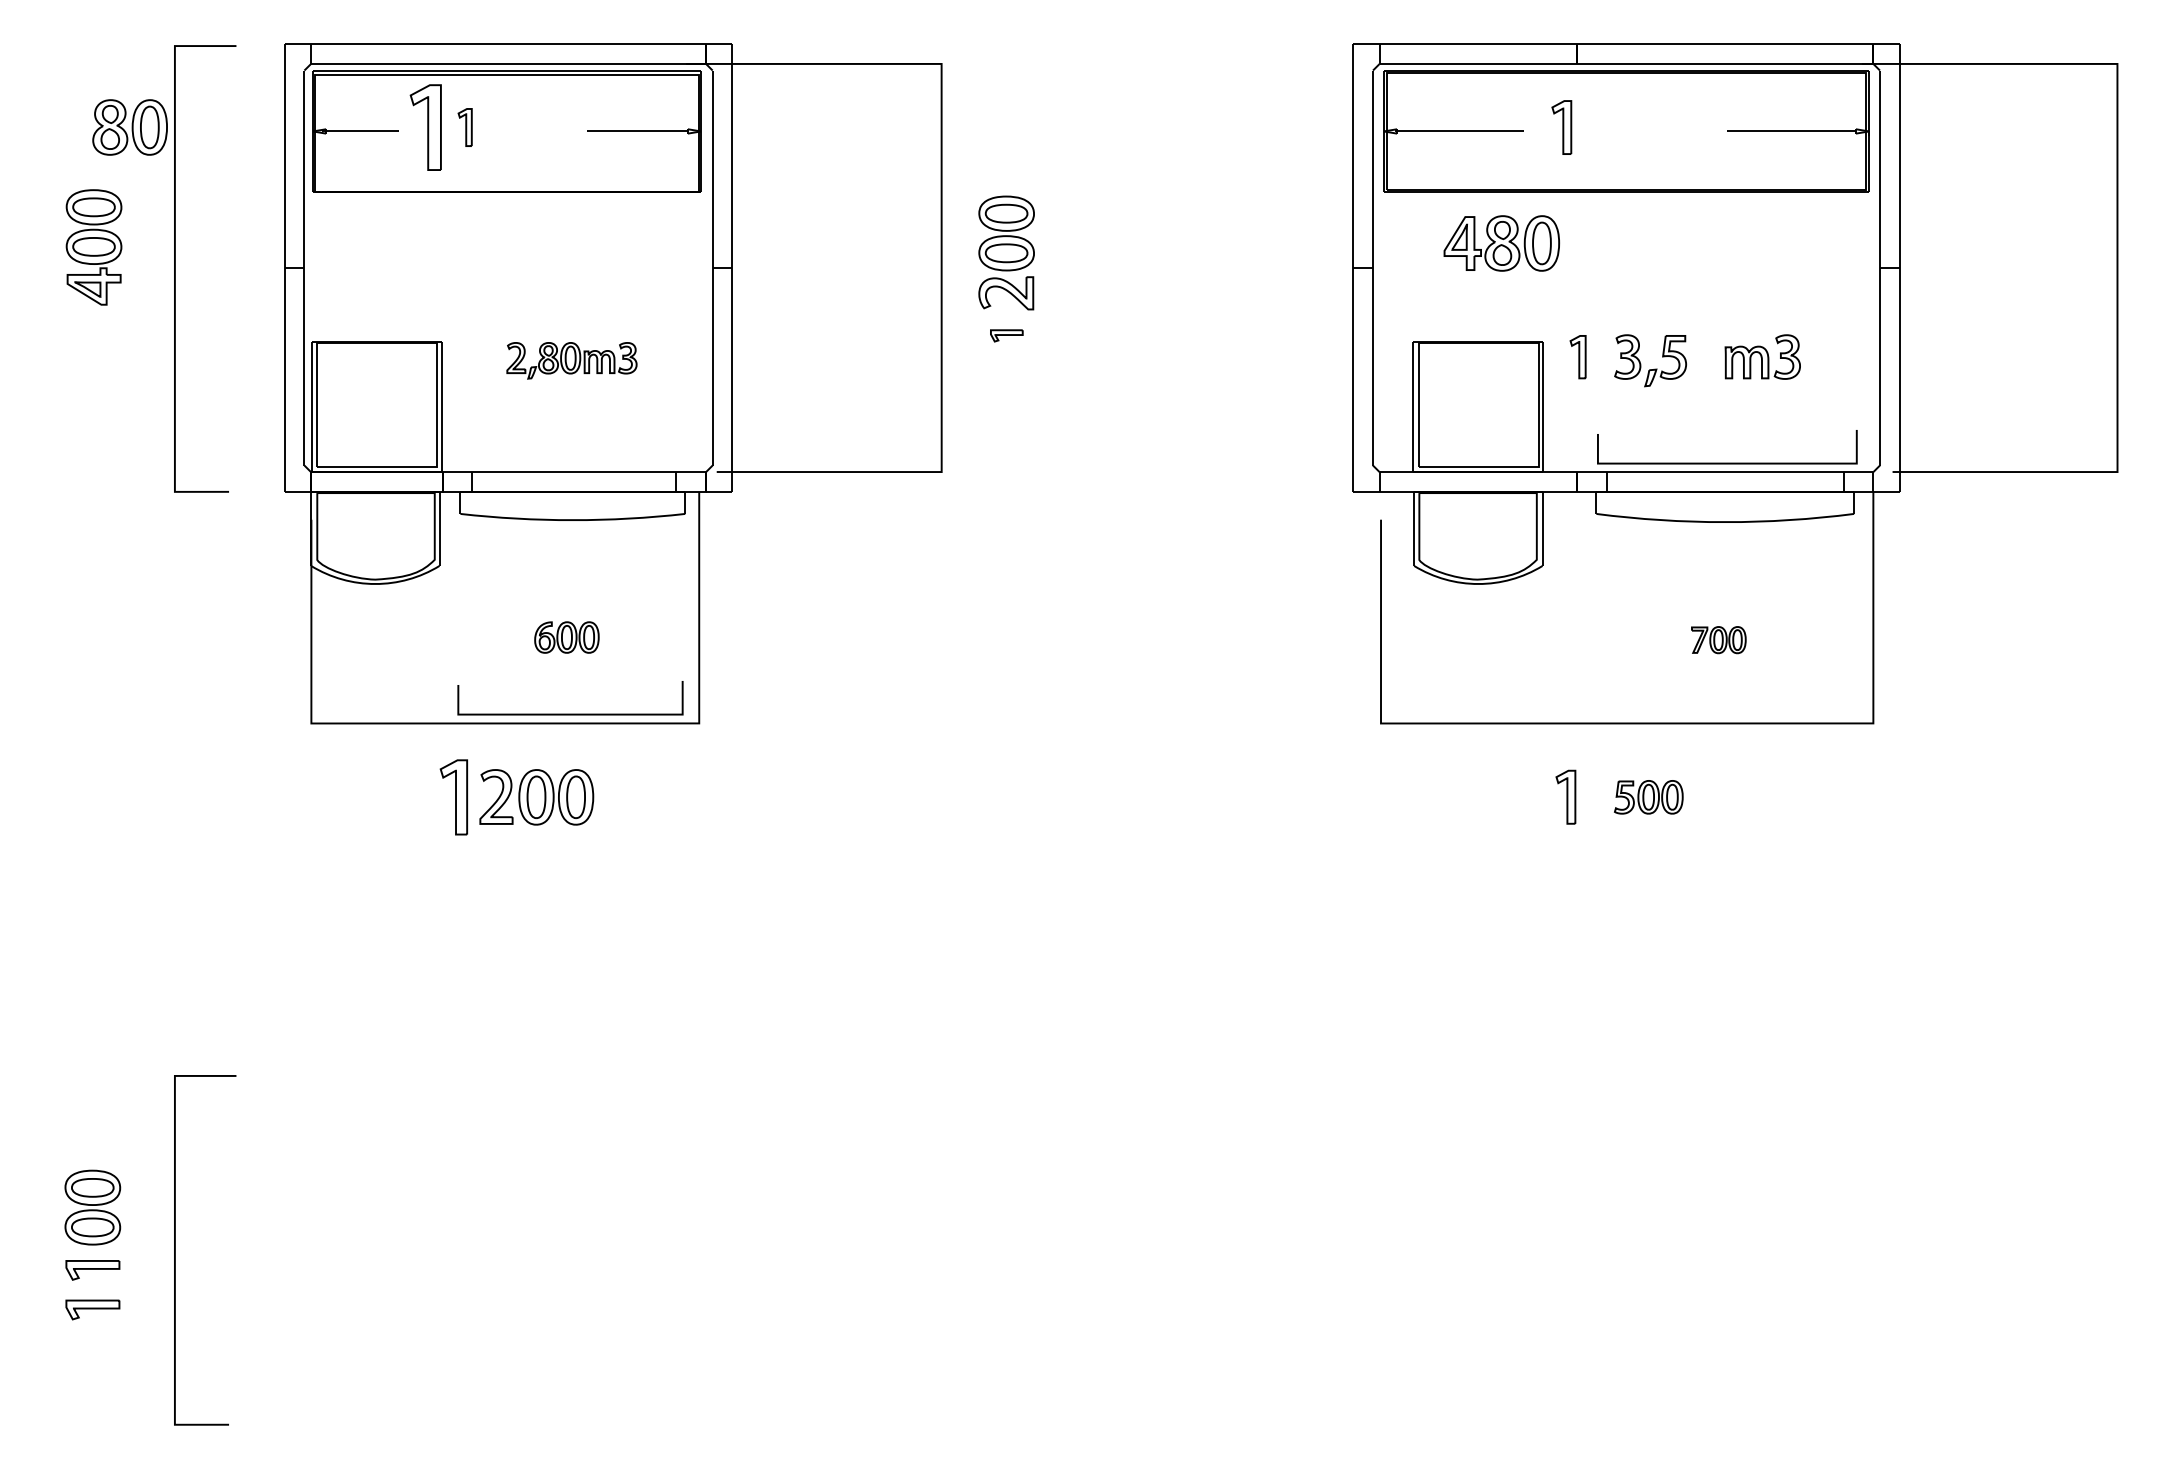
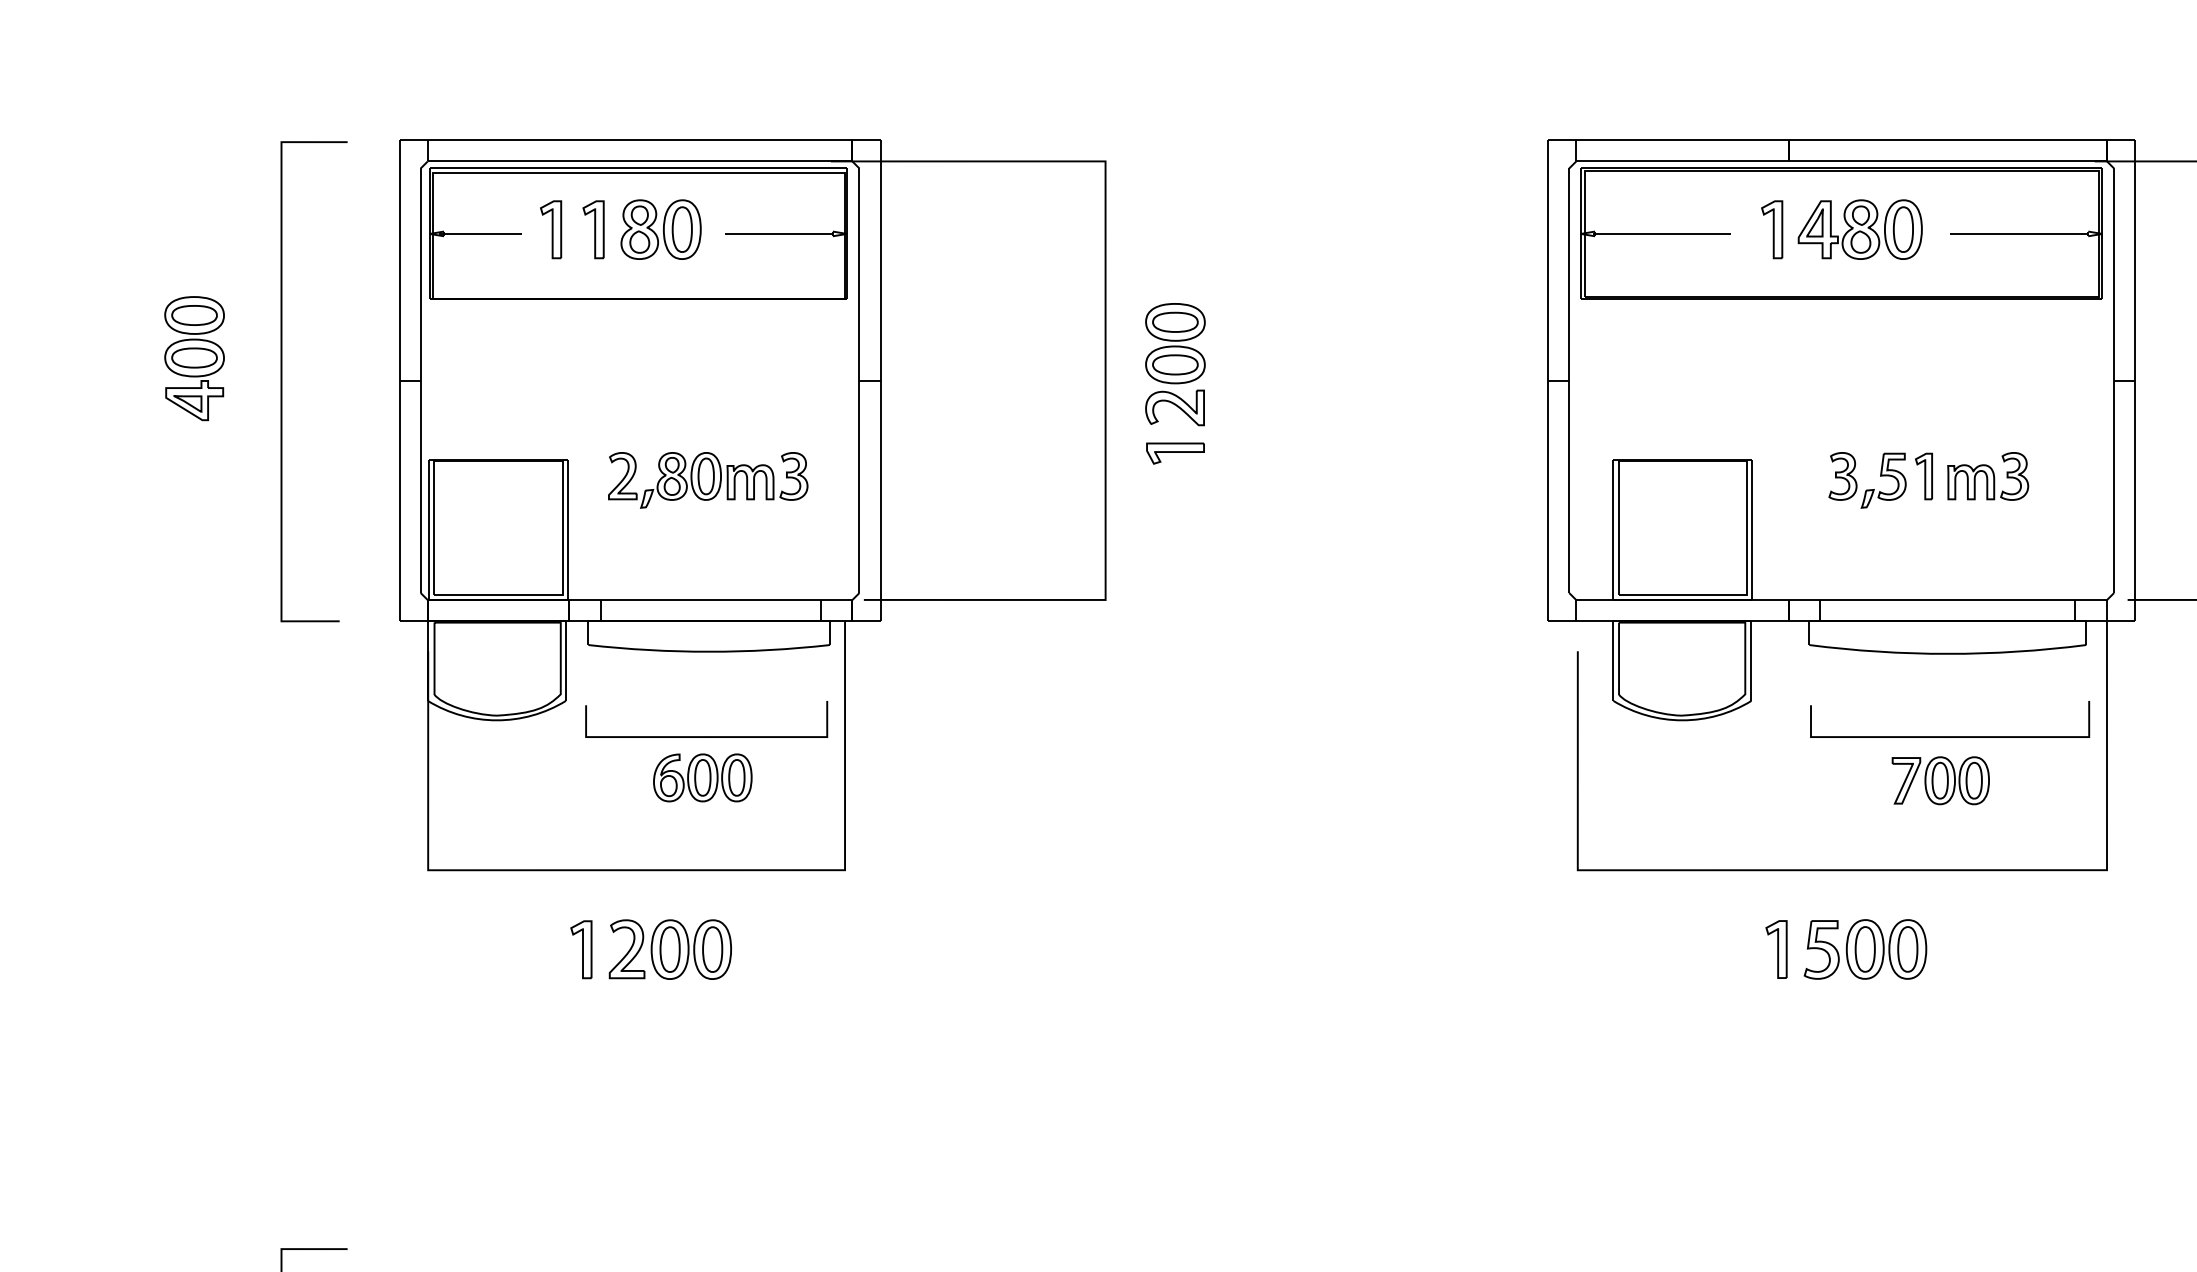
part: (129, 127) -> (660, 229), moved
part: (425, 127) -> (550, 229), size x0.62
part: (464, 127) -> (592, 229), size x1.43
part: (1501, 243) -> (1859, 229), moved
part: (1006, 335) -> (1175, 453), size x1.67
part: (1577, 357) -> (1923, 476), moved
part: (571, 360) -> (707, 480), size x1.43
curve: (1727, 462) -> (1950, 735), moved
part: (566, 637) -> (702, 777), size x1.43
part: (1718, 639) -> (1940, 779), size x1.67
curve: (570, 713) -> (706, 735), moved
part: (453, 797) -> (580, 949), size x0.71
part: (1648, 797) -> (1865, 949), size x1.67

